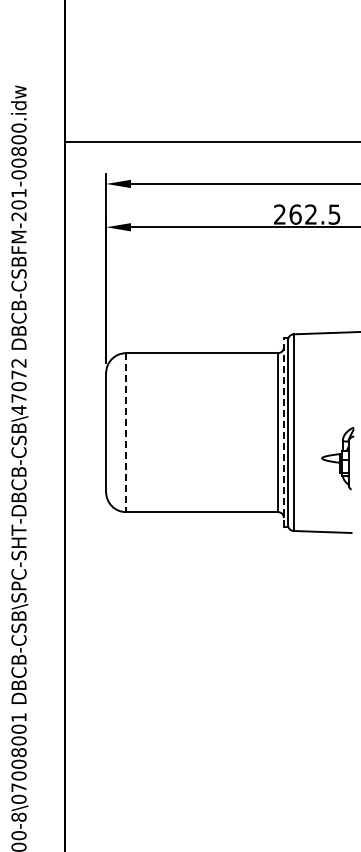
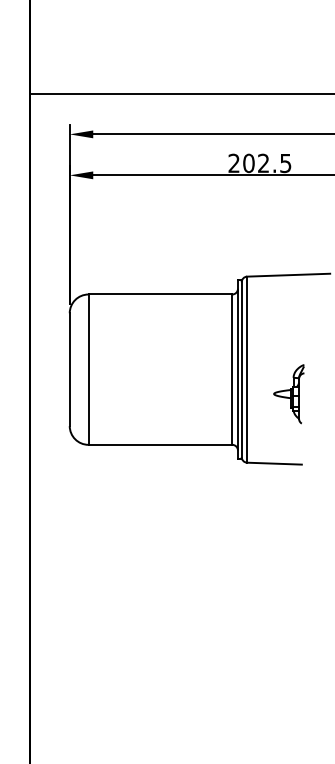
text: (295, 214) -> (248, 163), 262.5 -> 202.5
line: (283, 432) -> (237, 369), dashed -> solid
line: (126, 433) -> (88, 370), dashed -> solid

